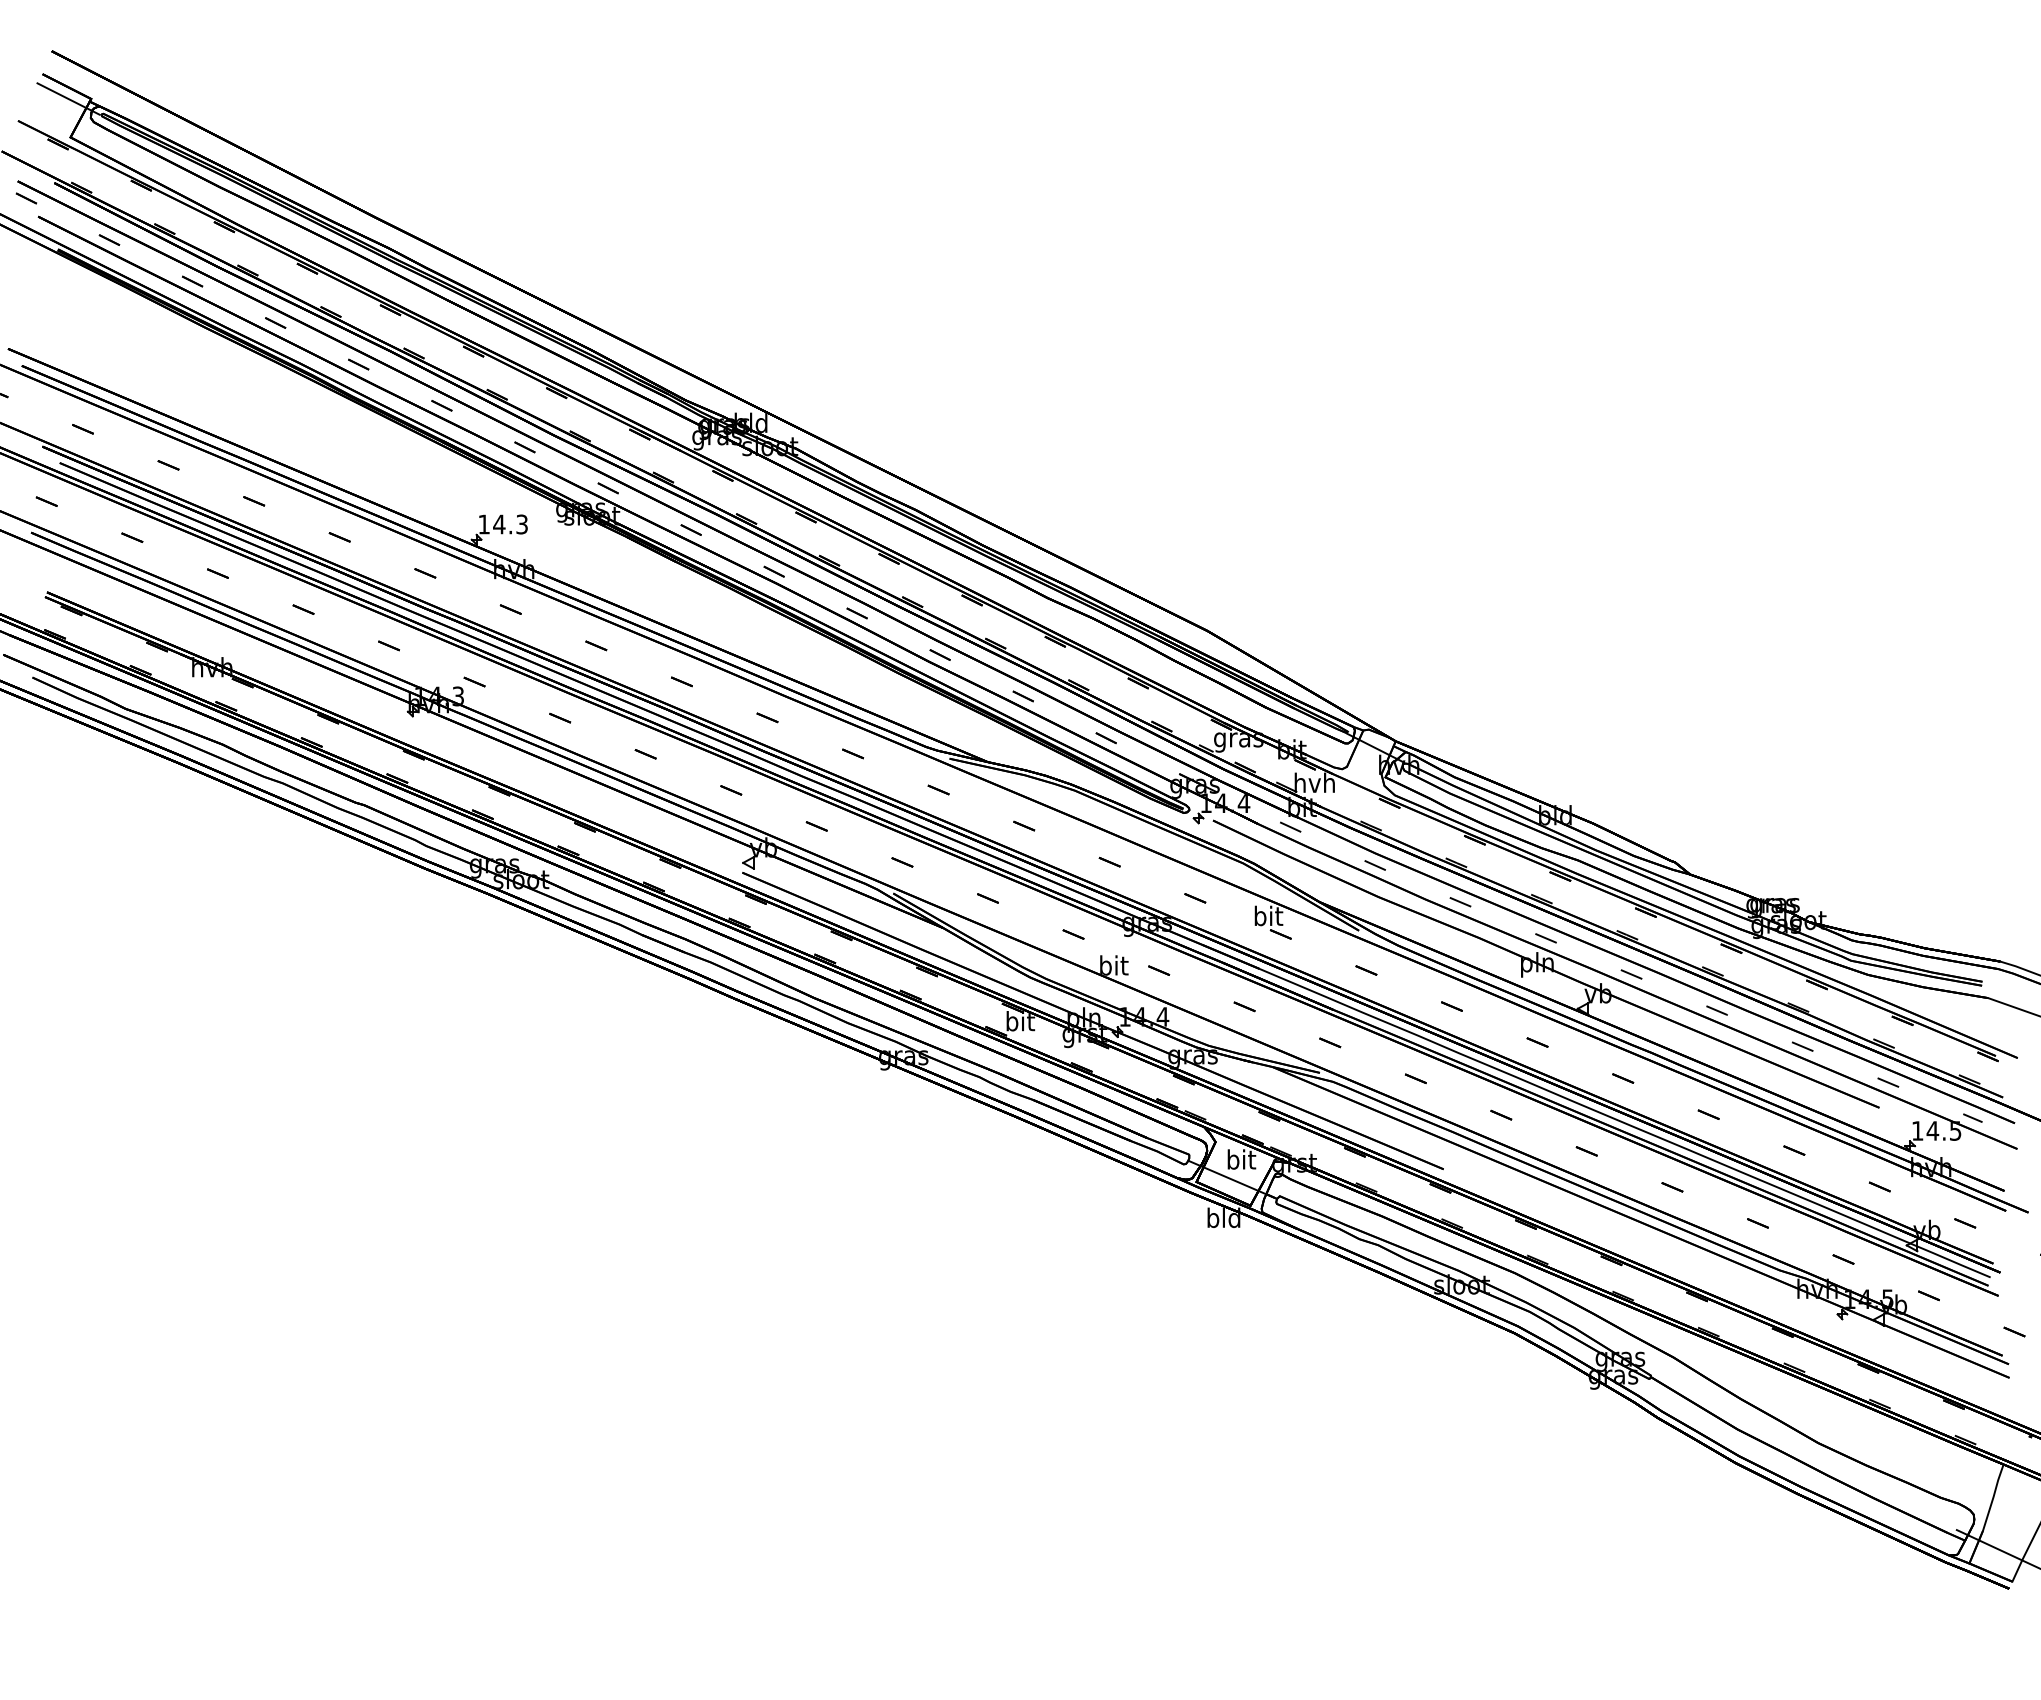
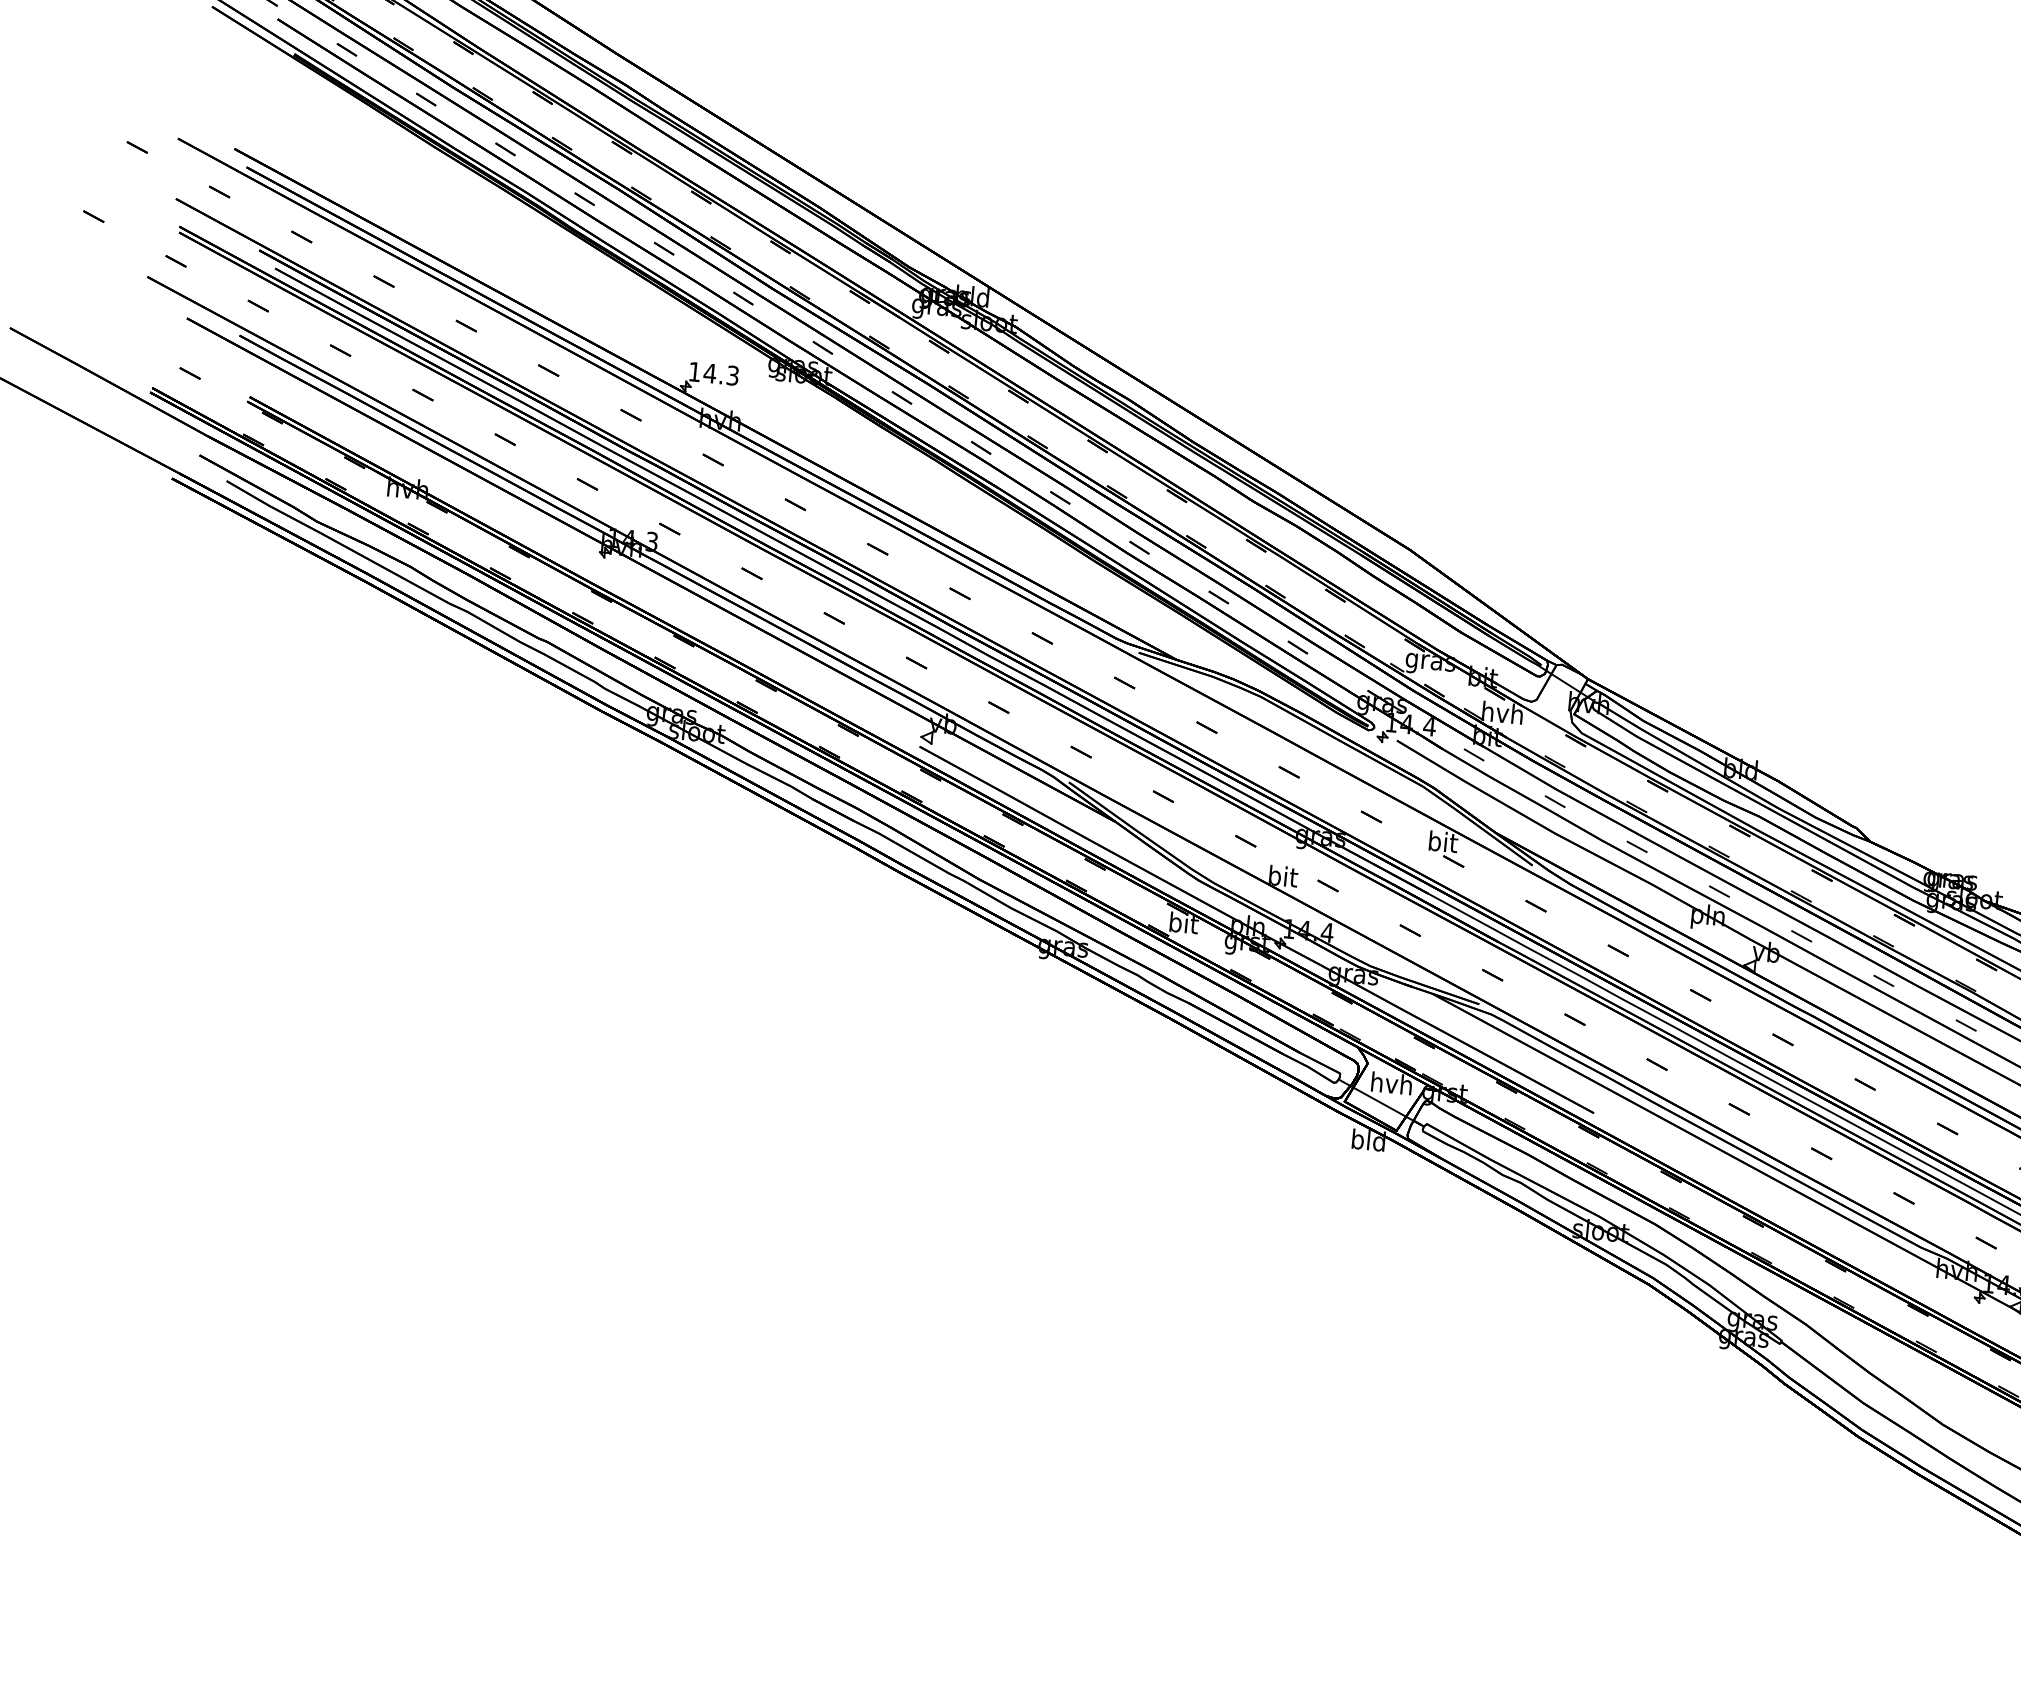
text: (1241, 1159) -> (1392, 1083), bit -> hvh

